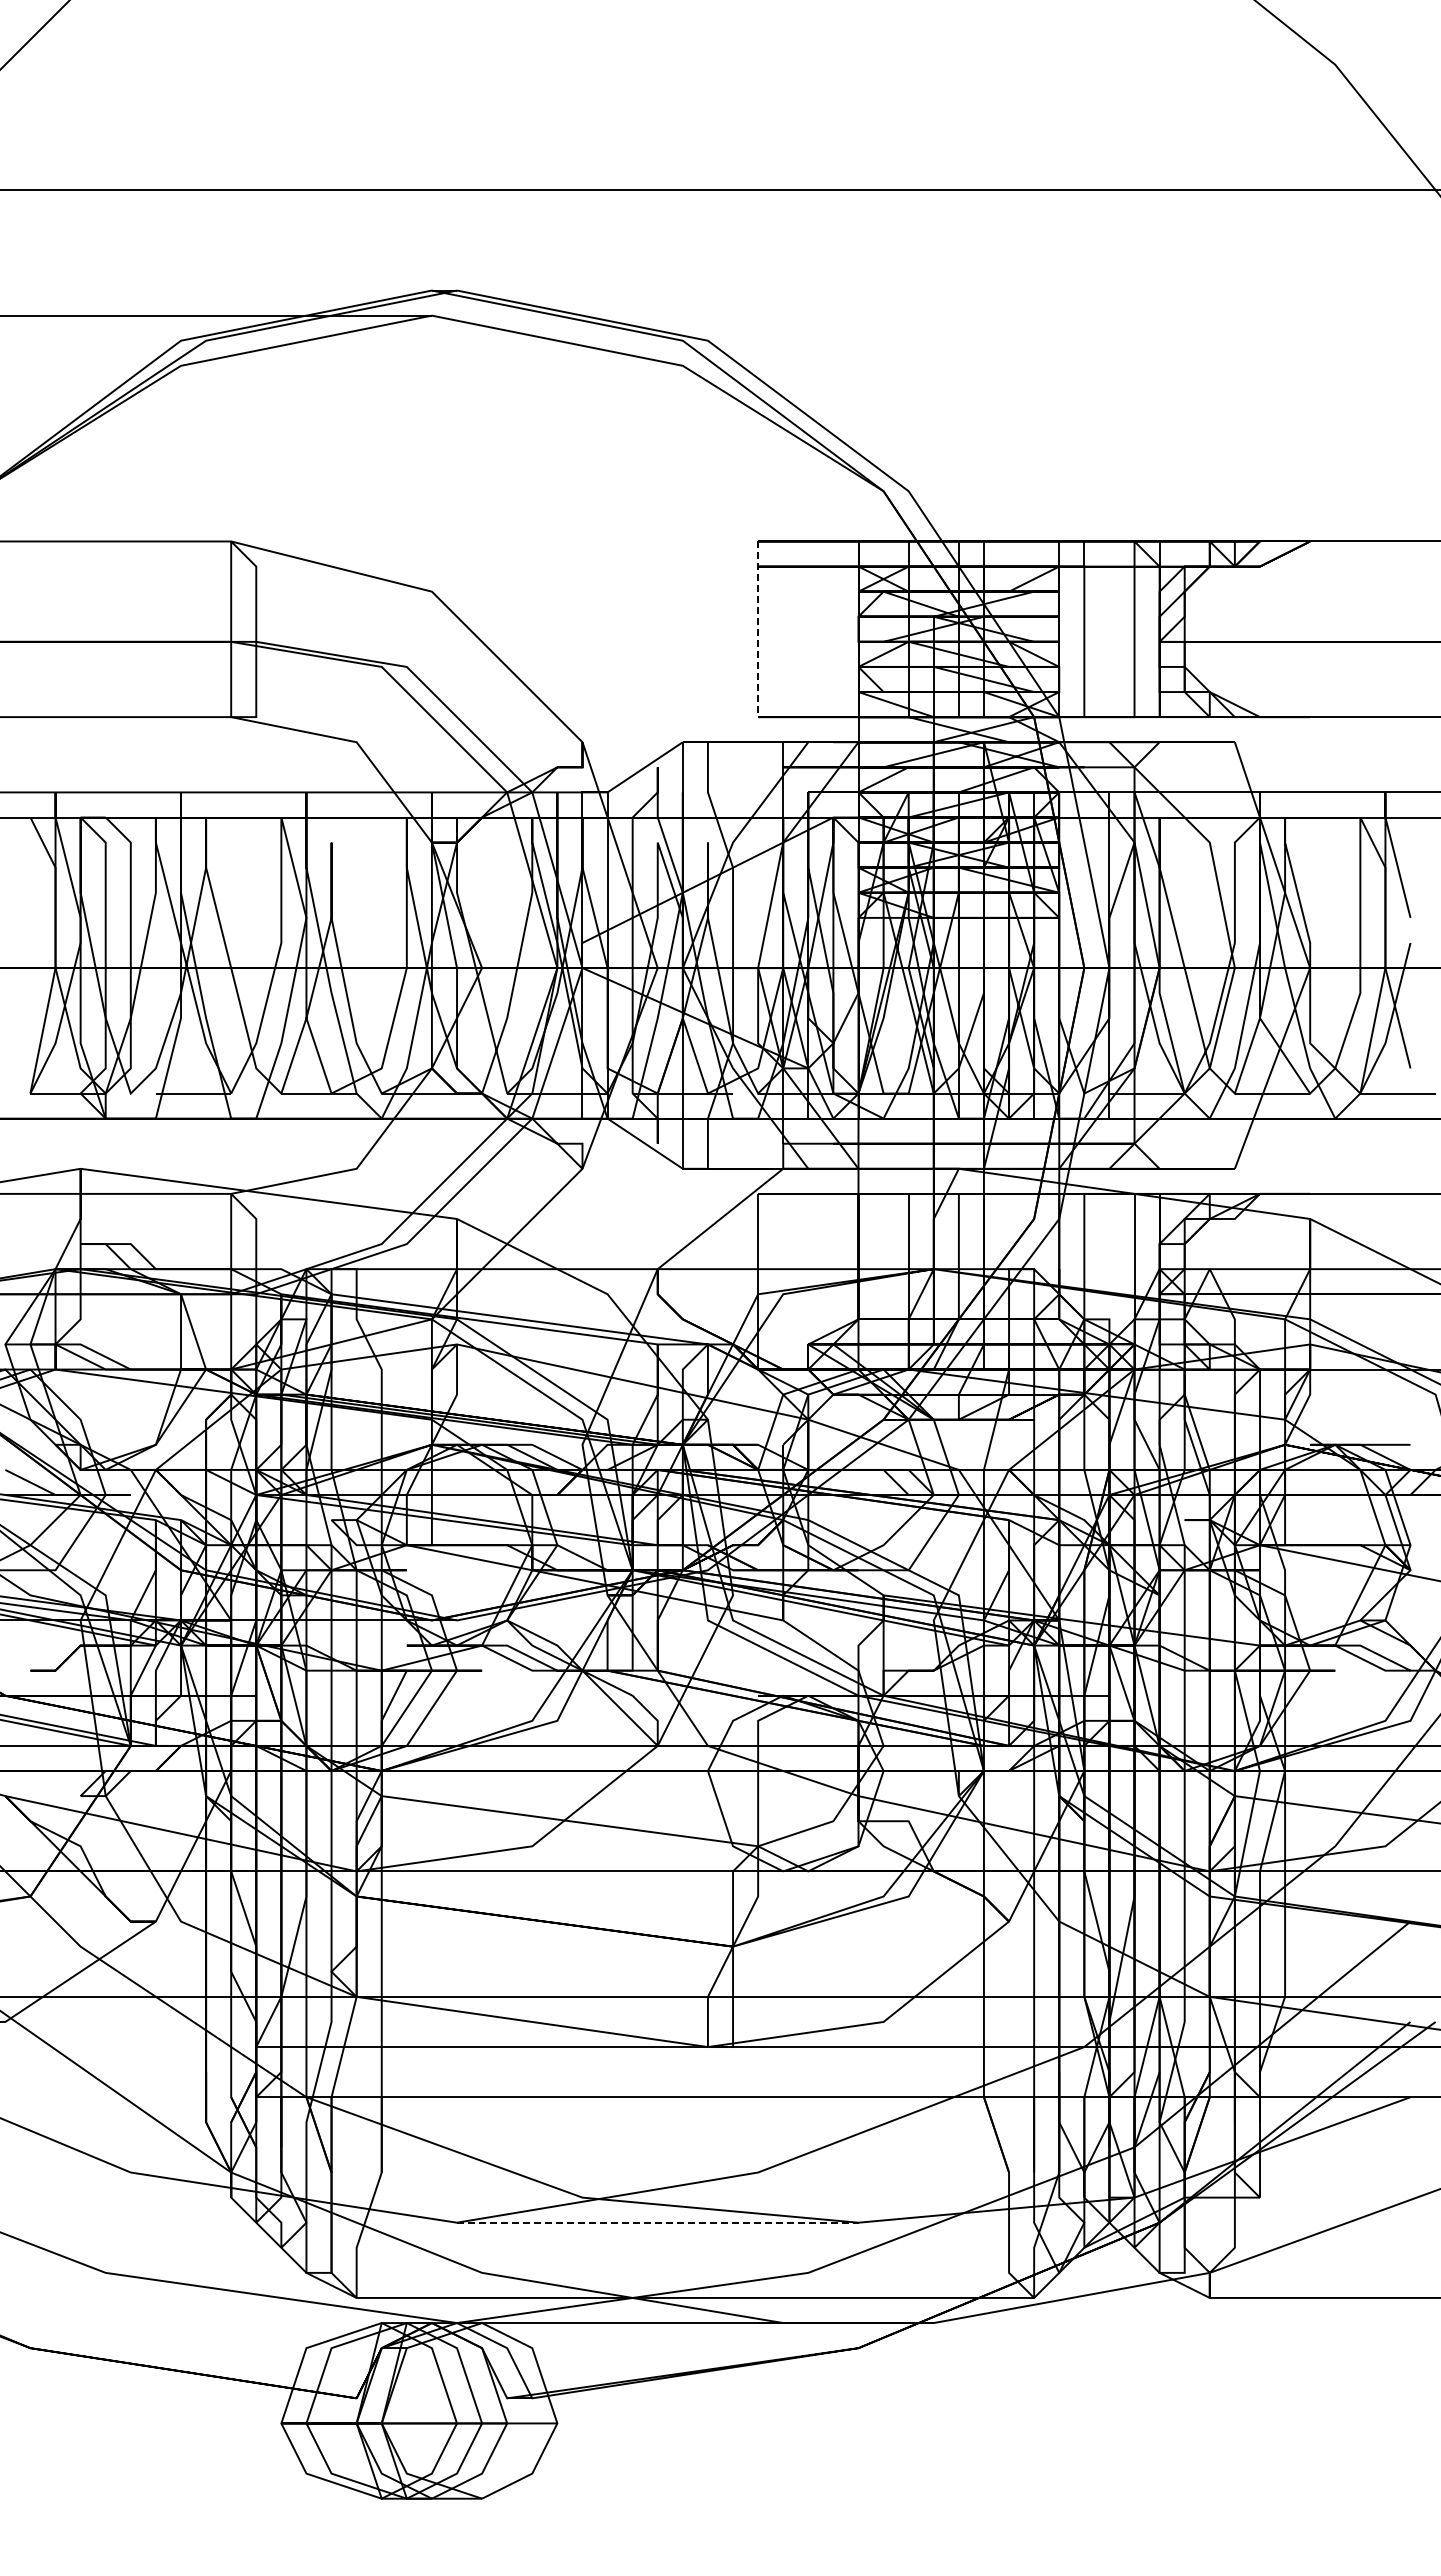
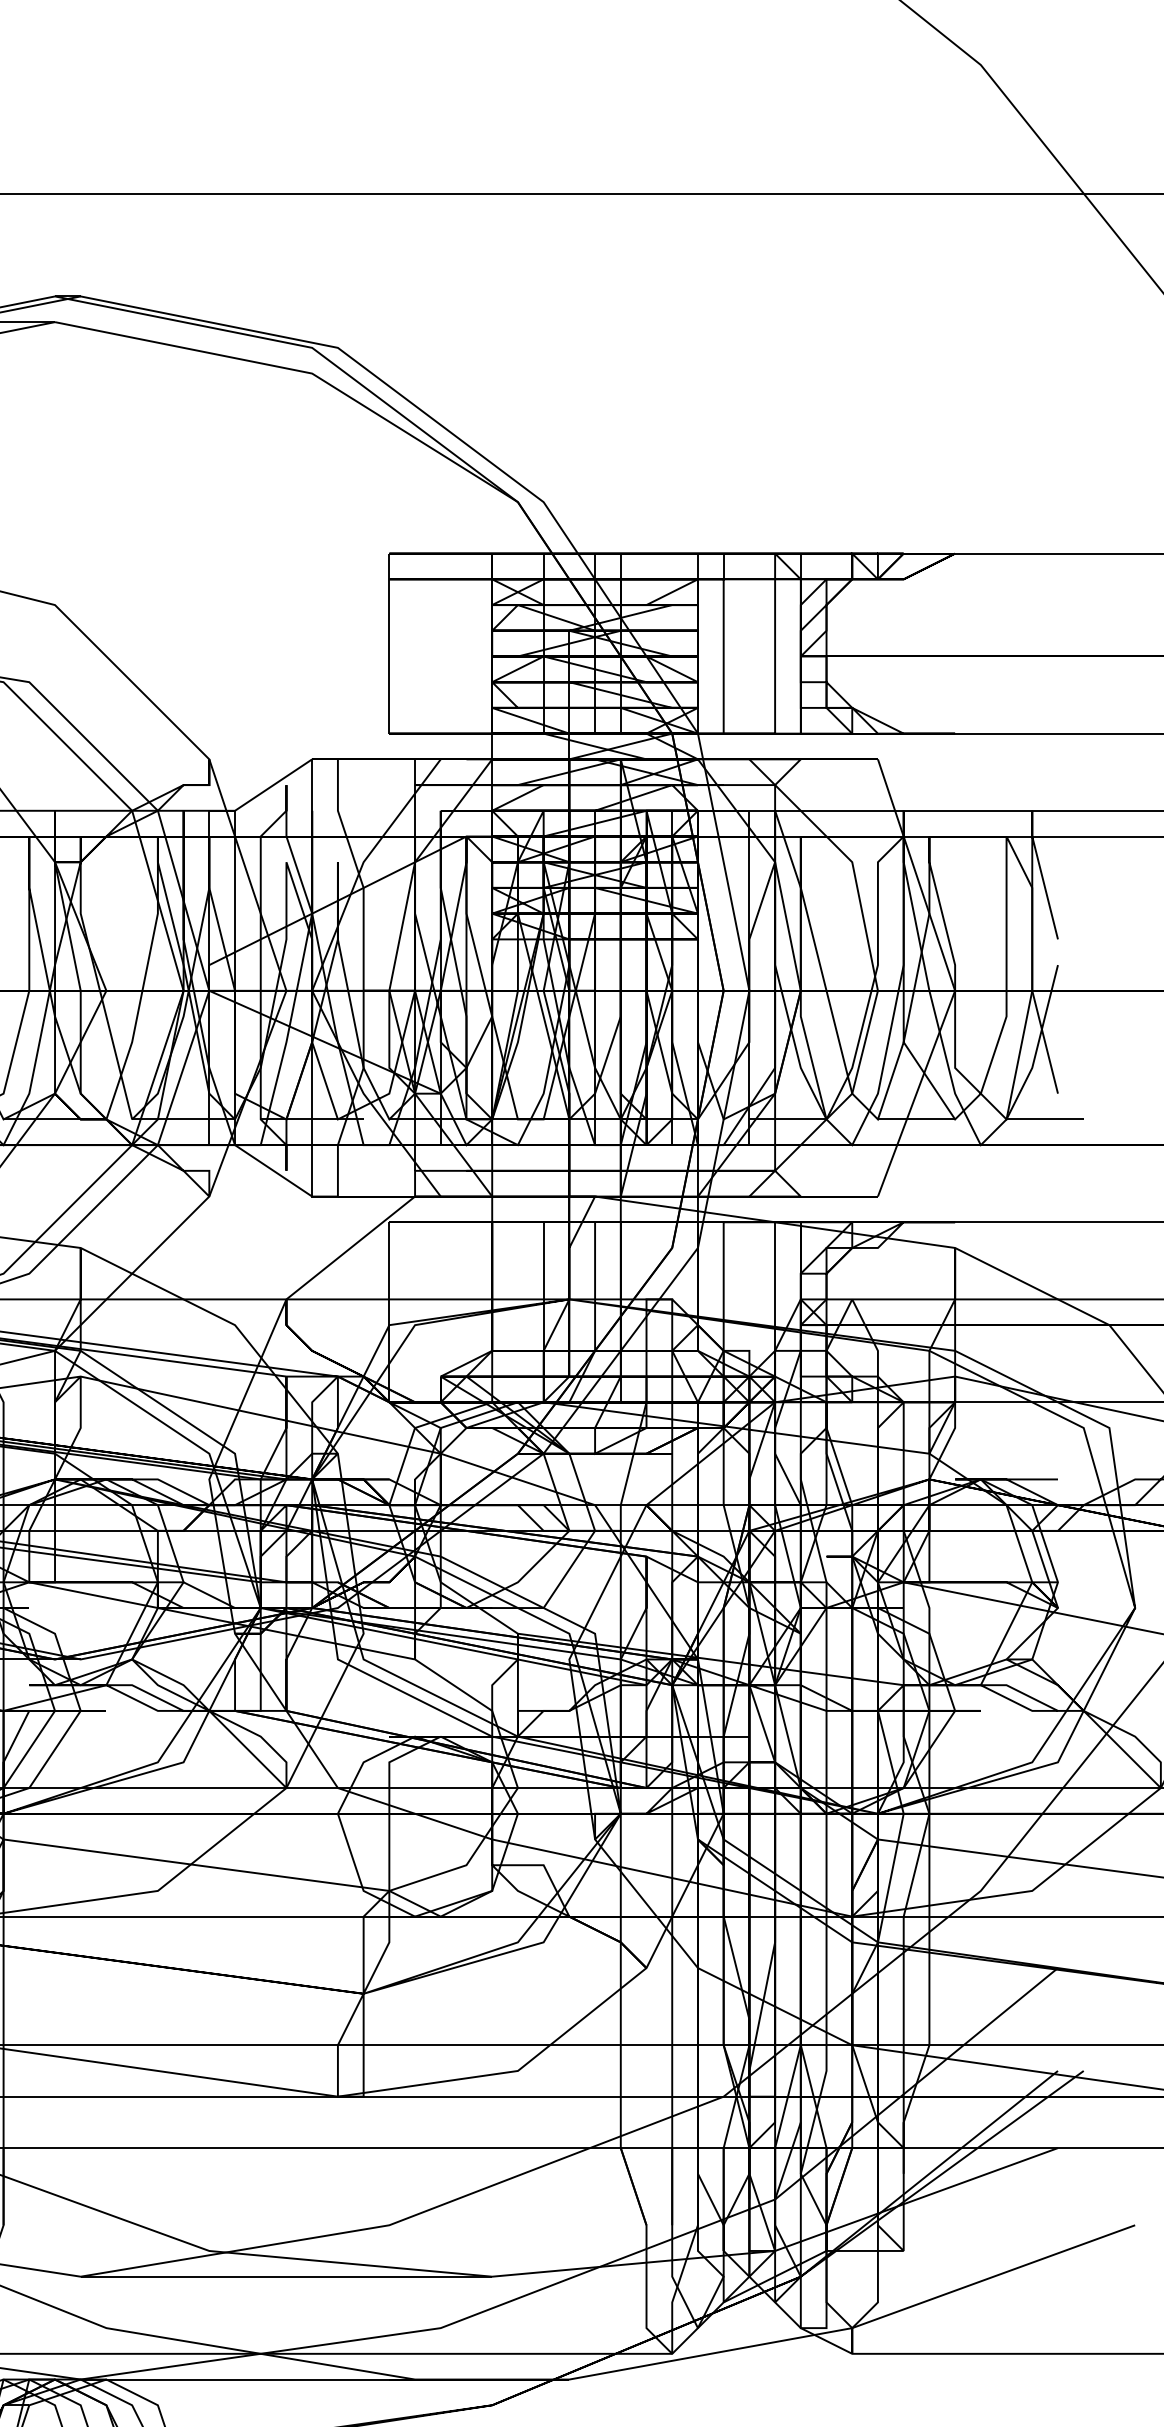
line: (758, 628) -> (389, 642), dashed -> solid
line: (657, 2222) -> (286, 2276), dashed -> solid

